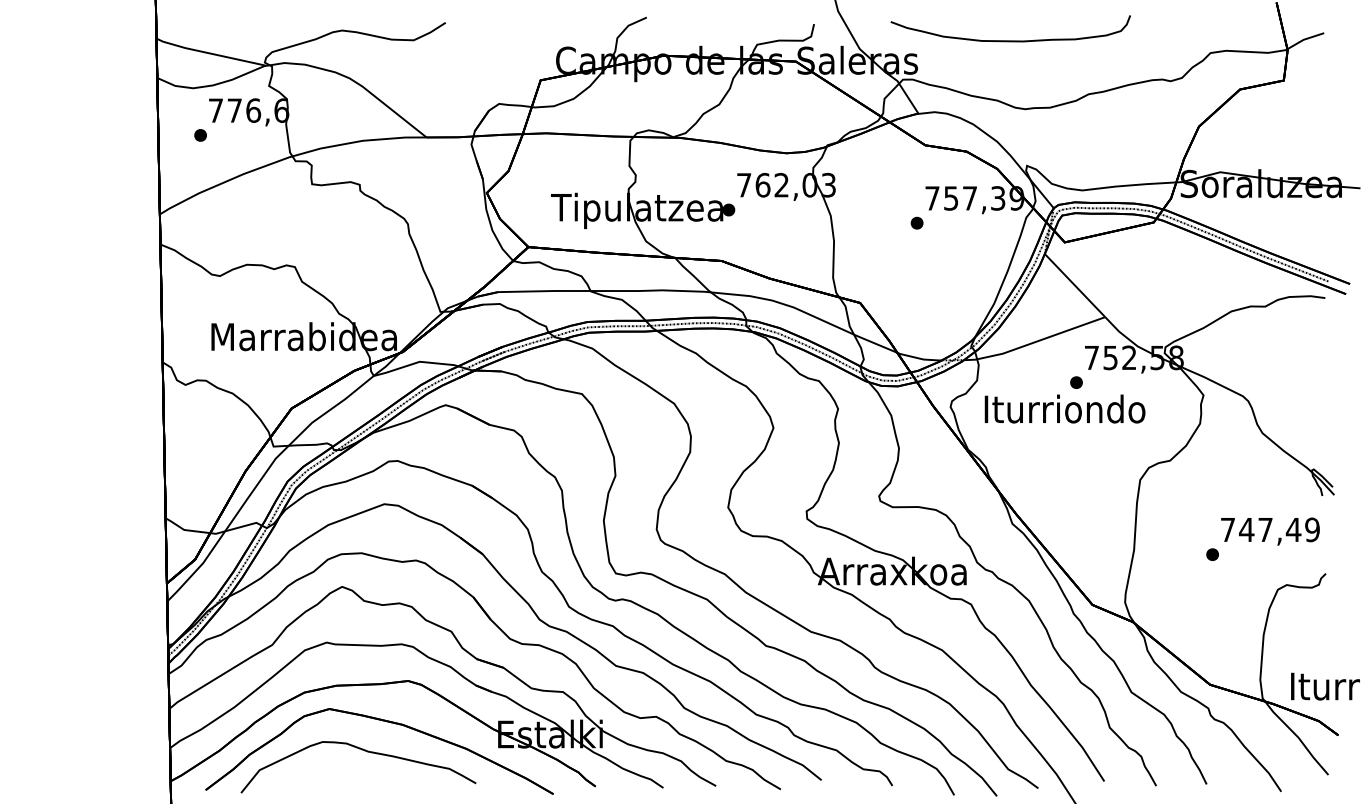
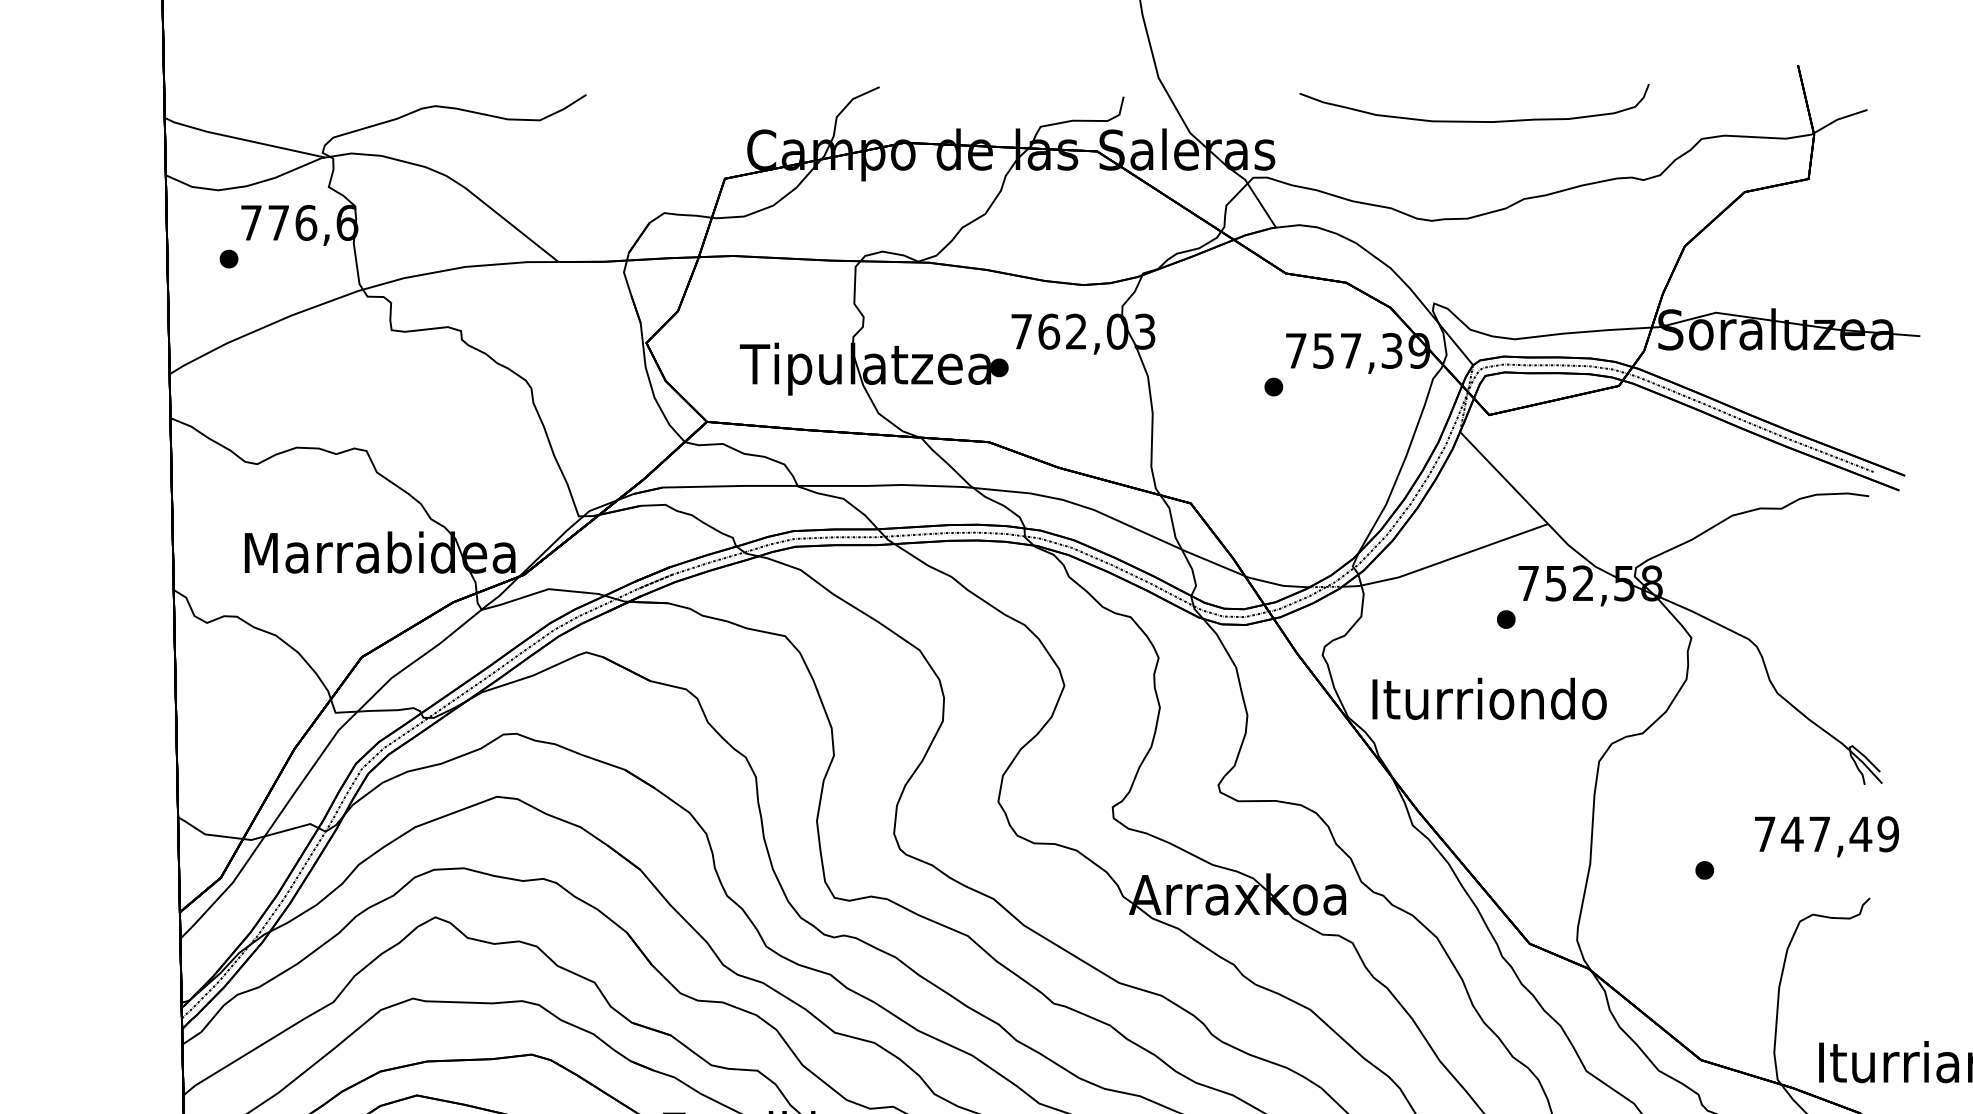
curve: (1010, 40) -> (1474, 120), moved
text: (1064, 408) -> (1488, 698), moved
text: (1270, 531) -> (1827, 836), moved

